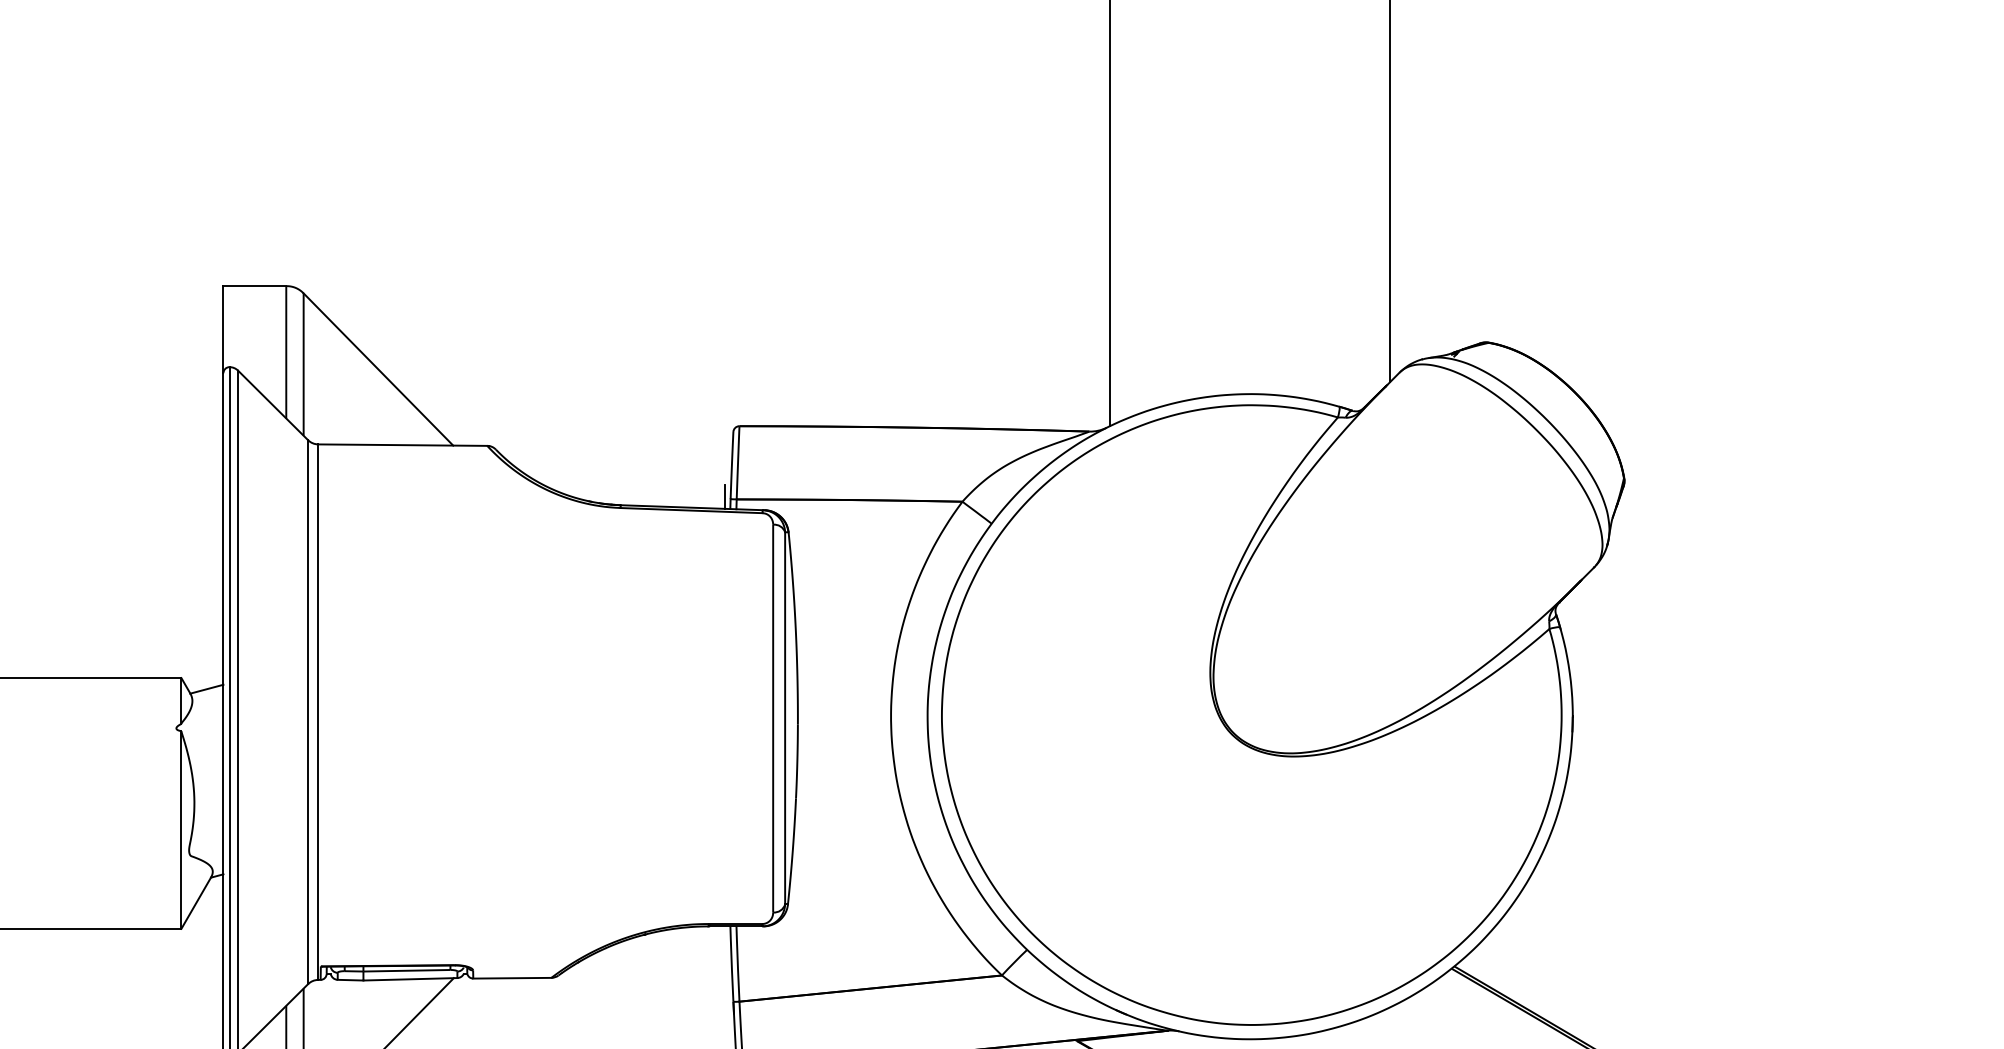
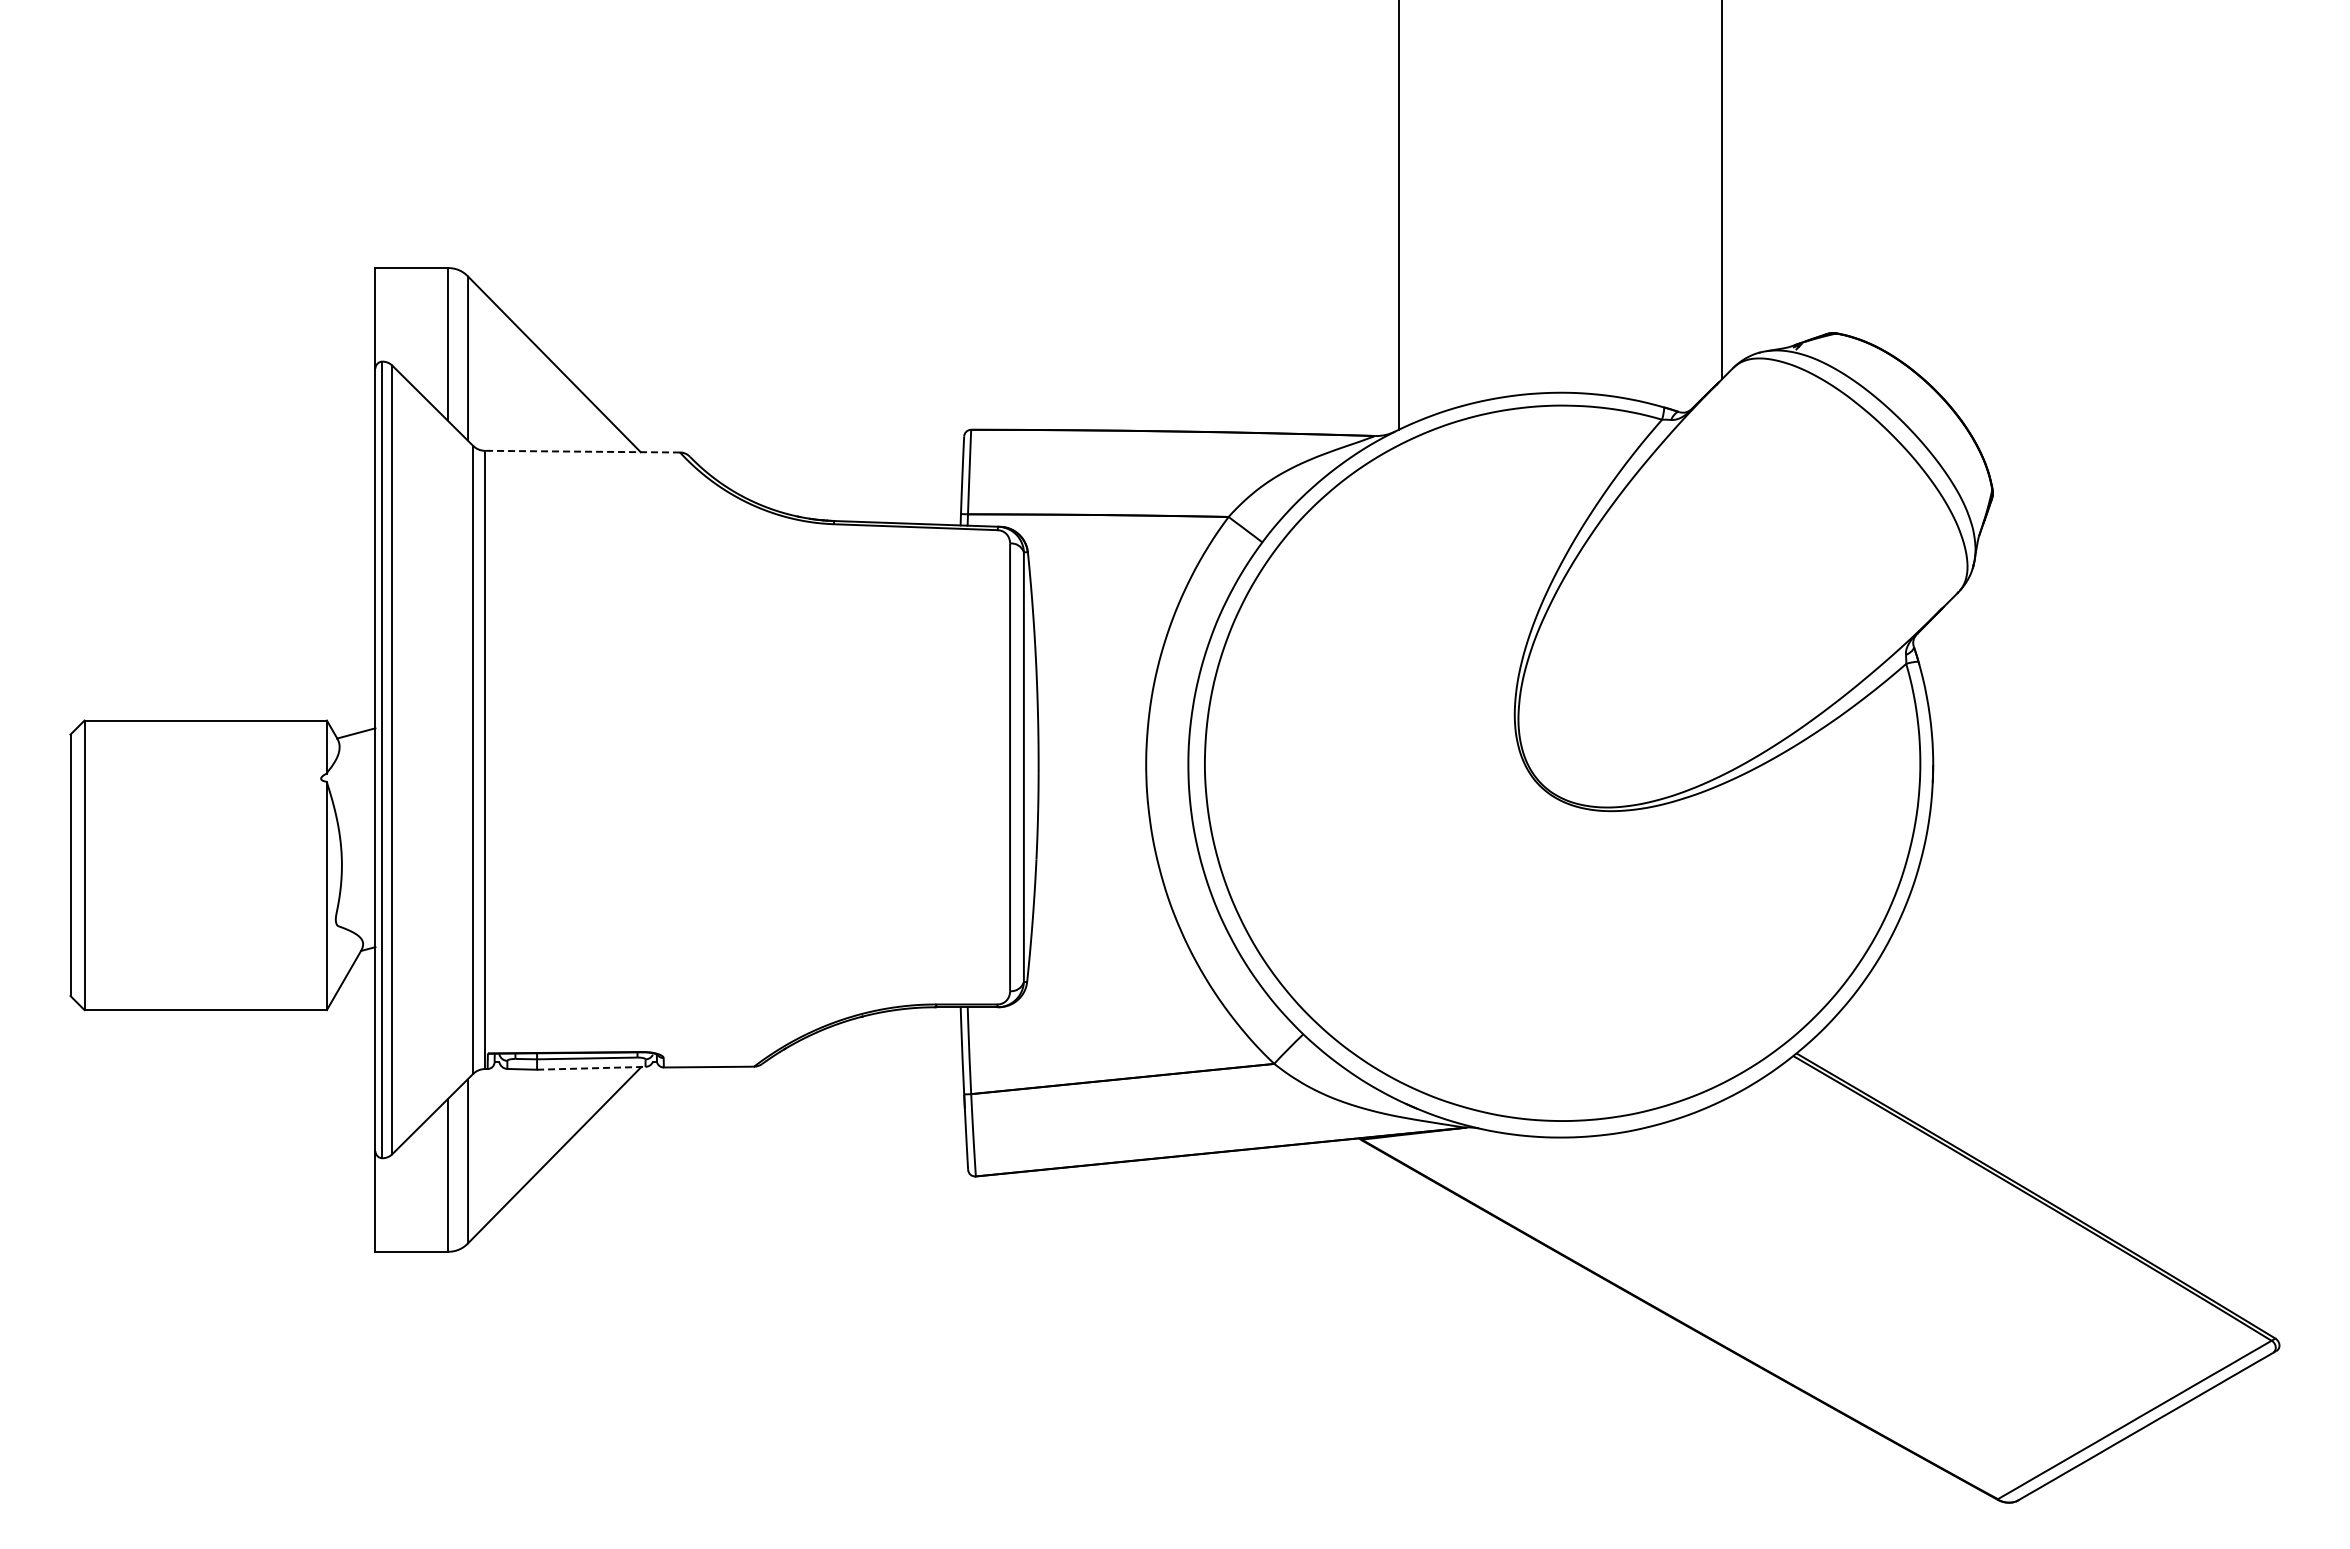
line: (402, 445) -> (582, 451), solid -> dashed
line: (725, 496) -> (954, 511), removed
line: (410, 979) -> (591, 1068), solid -> dashed

